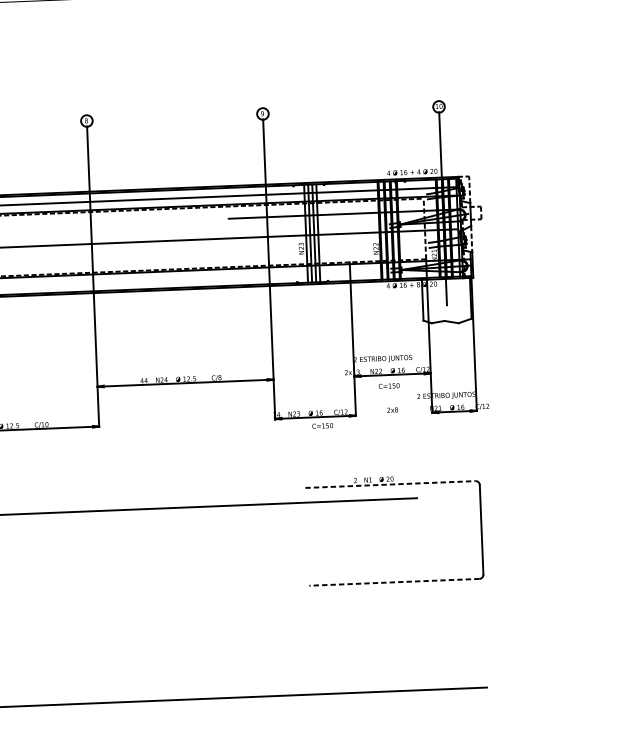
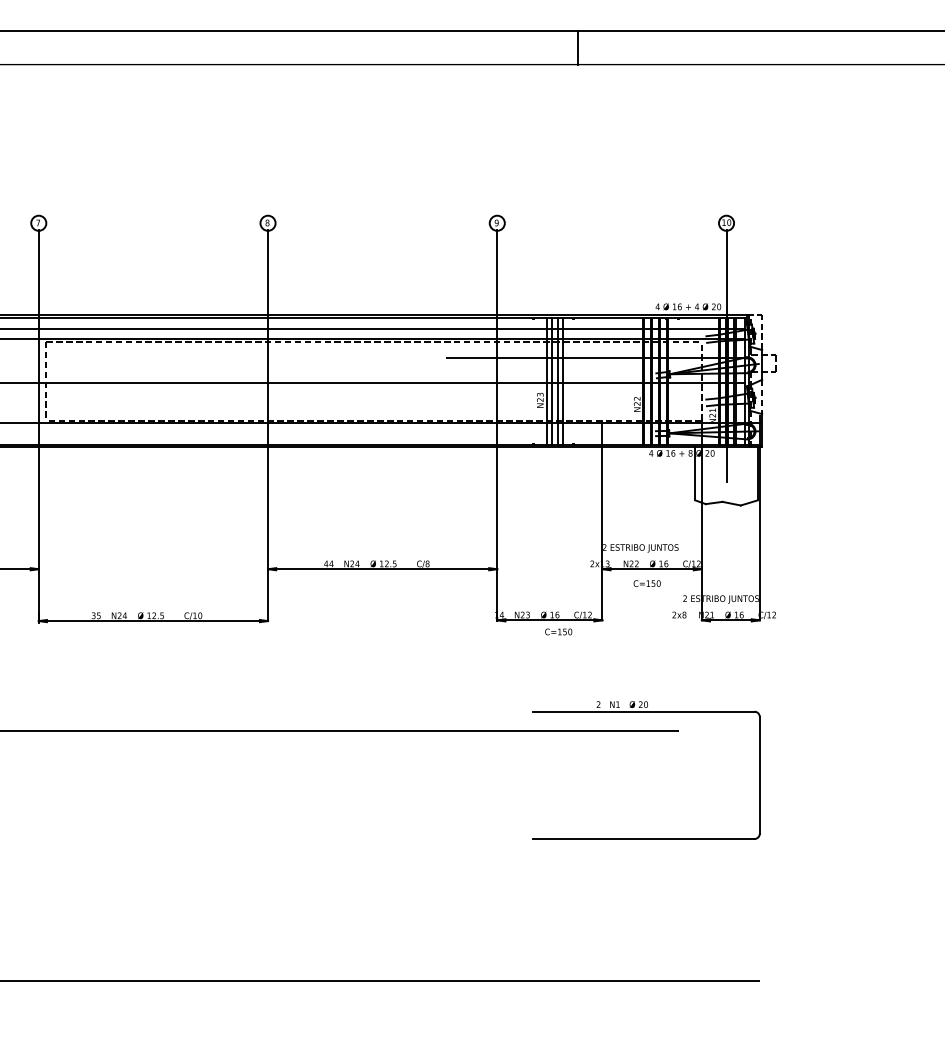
text: (392, 409) -> (679, 614), moved
line: (390, 484) -> (643, 711), dashed -> solid
line: (394, 582) -> (643, 839), dashed -> solid

